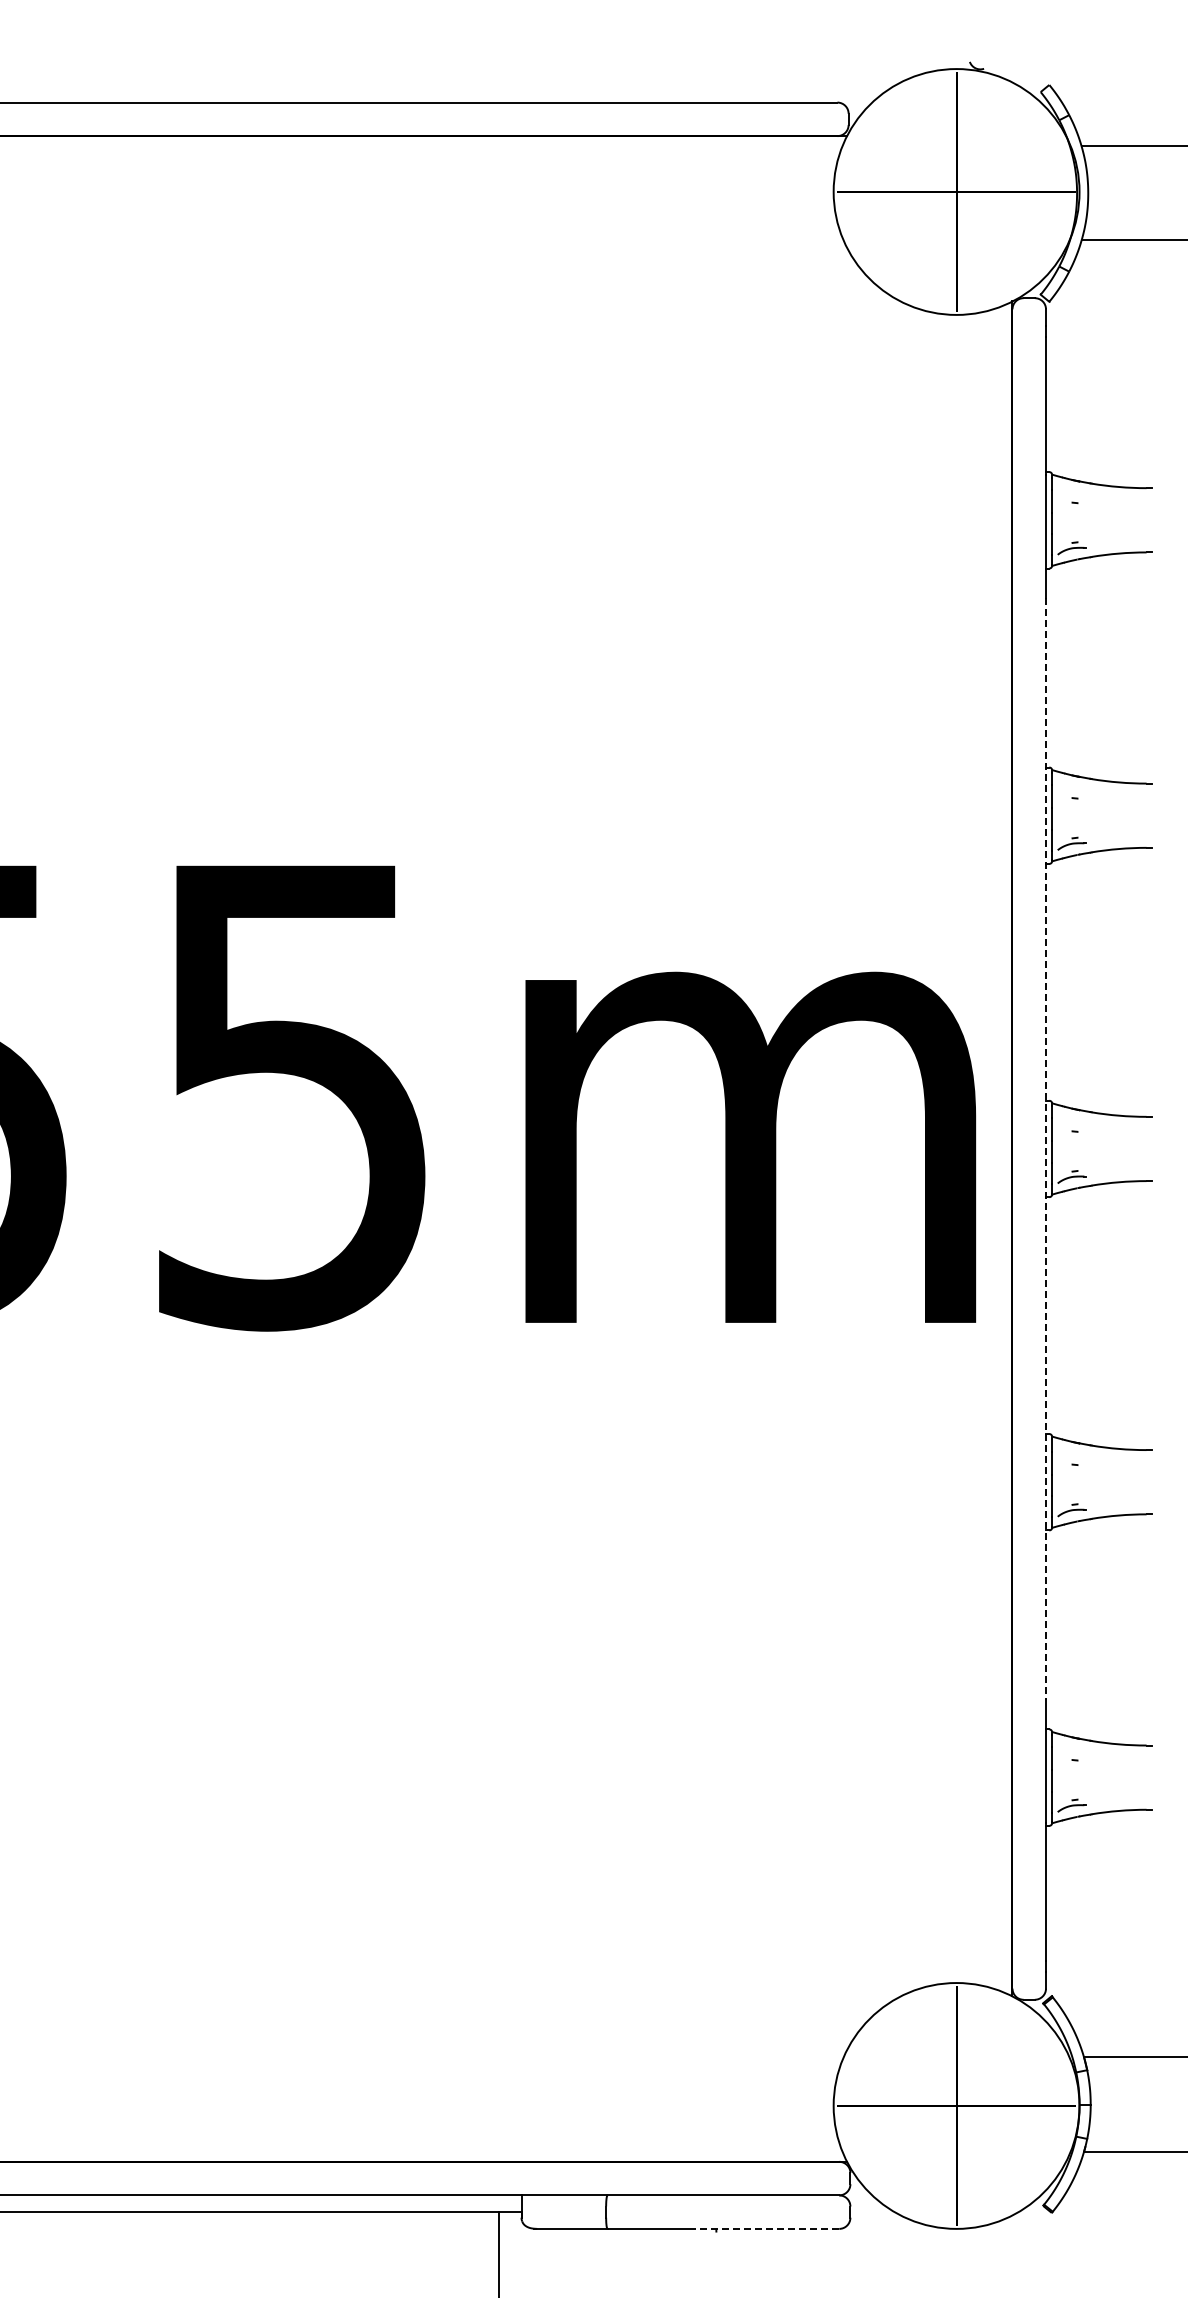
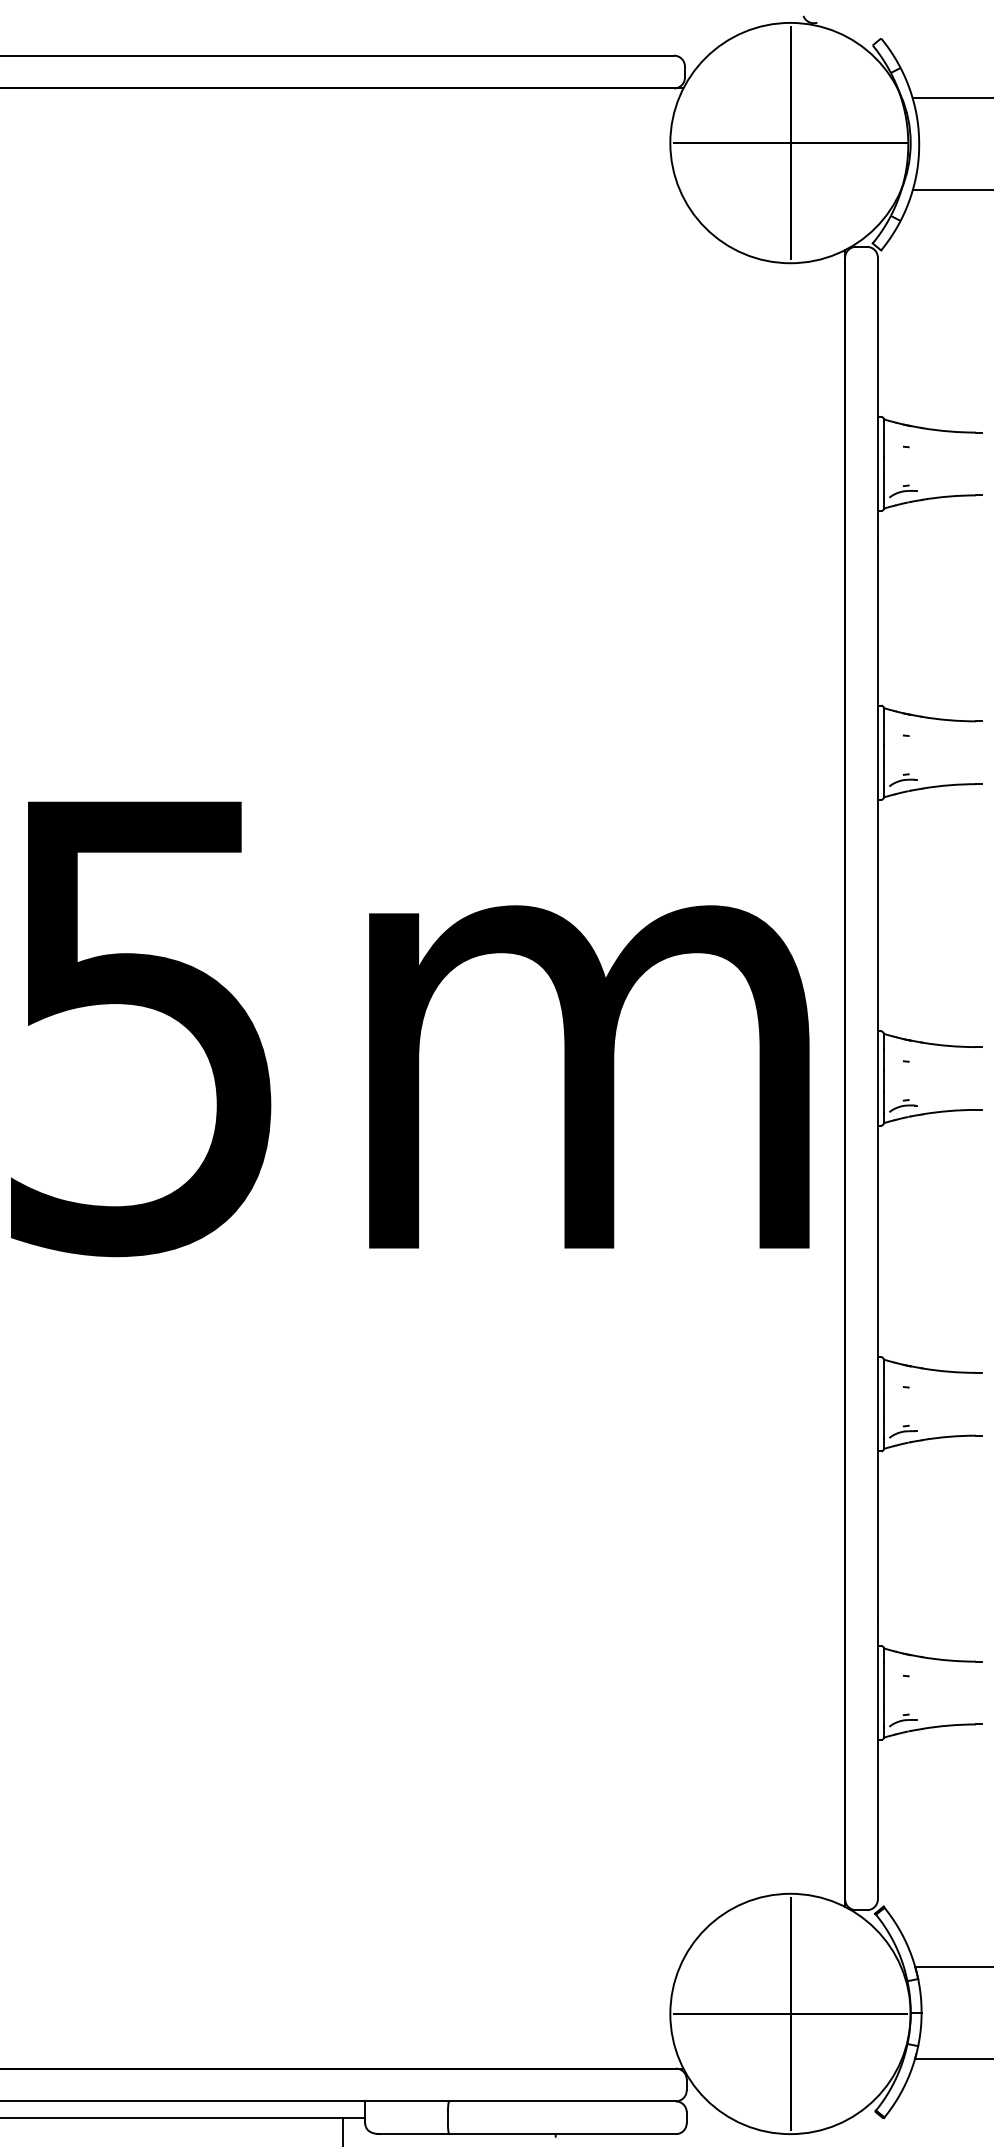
line: (1046, 1149) -> (878, 1079), dashed -> solid
line: (763, 2228) -> (601, 2133), dashed -> solid

